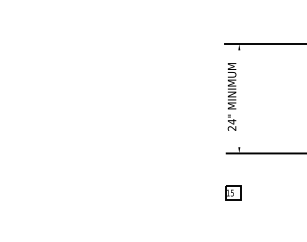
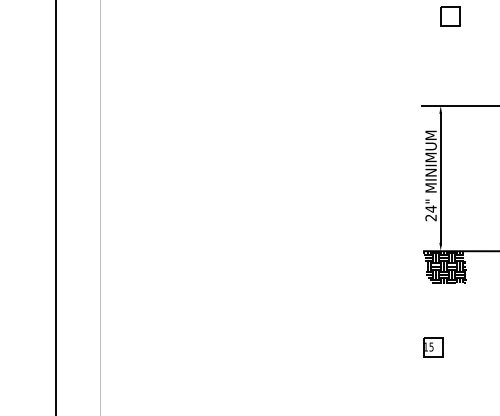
line: (239, 98) -> (440, 178), added
hatch: (242, 165) -> (445, 267), added
part: (233, 193) -> (433, 347), moved

